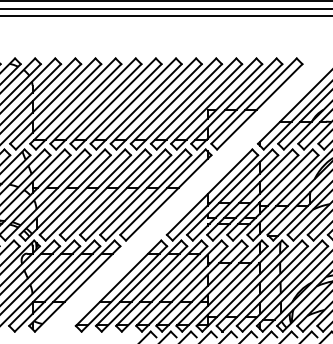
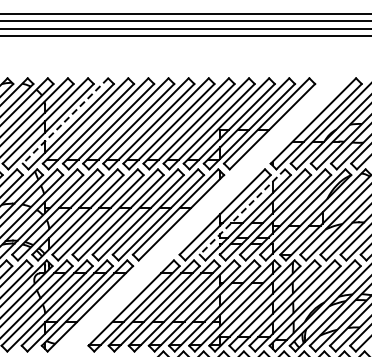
line: (52, 101) -> (65, 121), solid -> dashed
line: (229, 192) -> (242, 212), solid -> dashed

